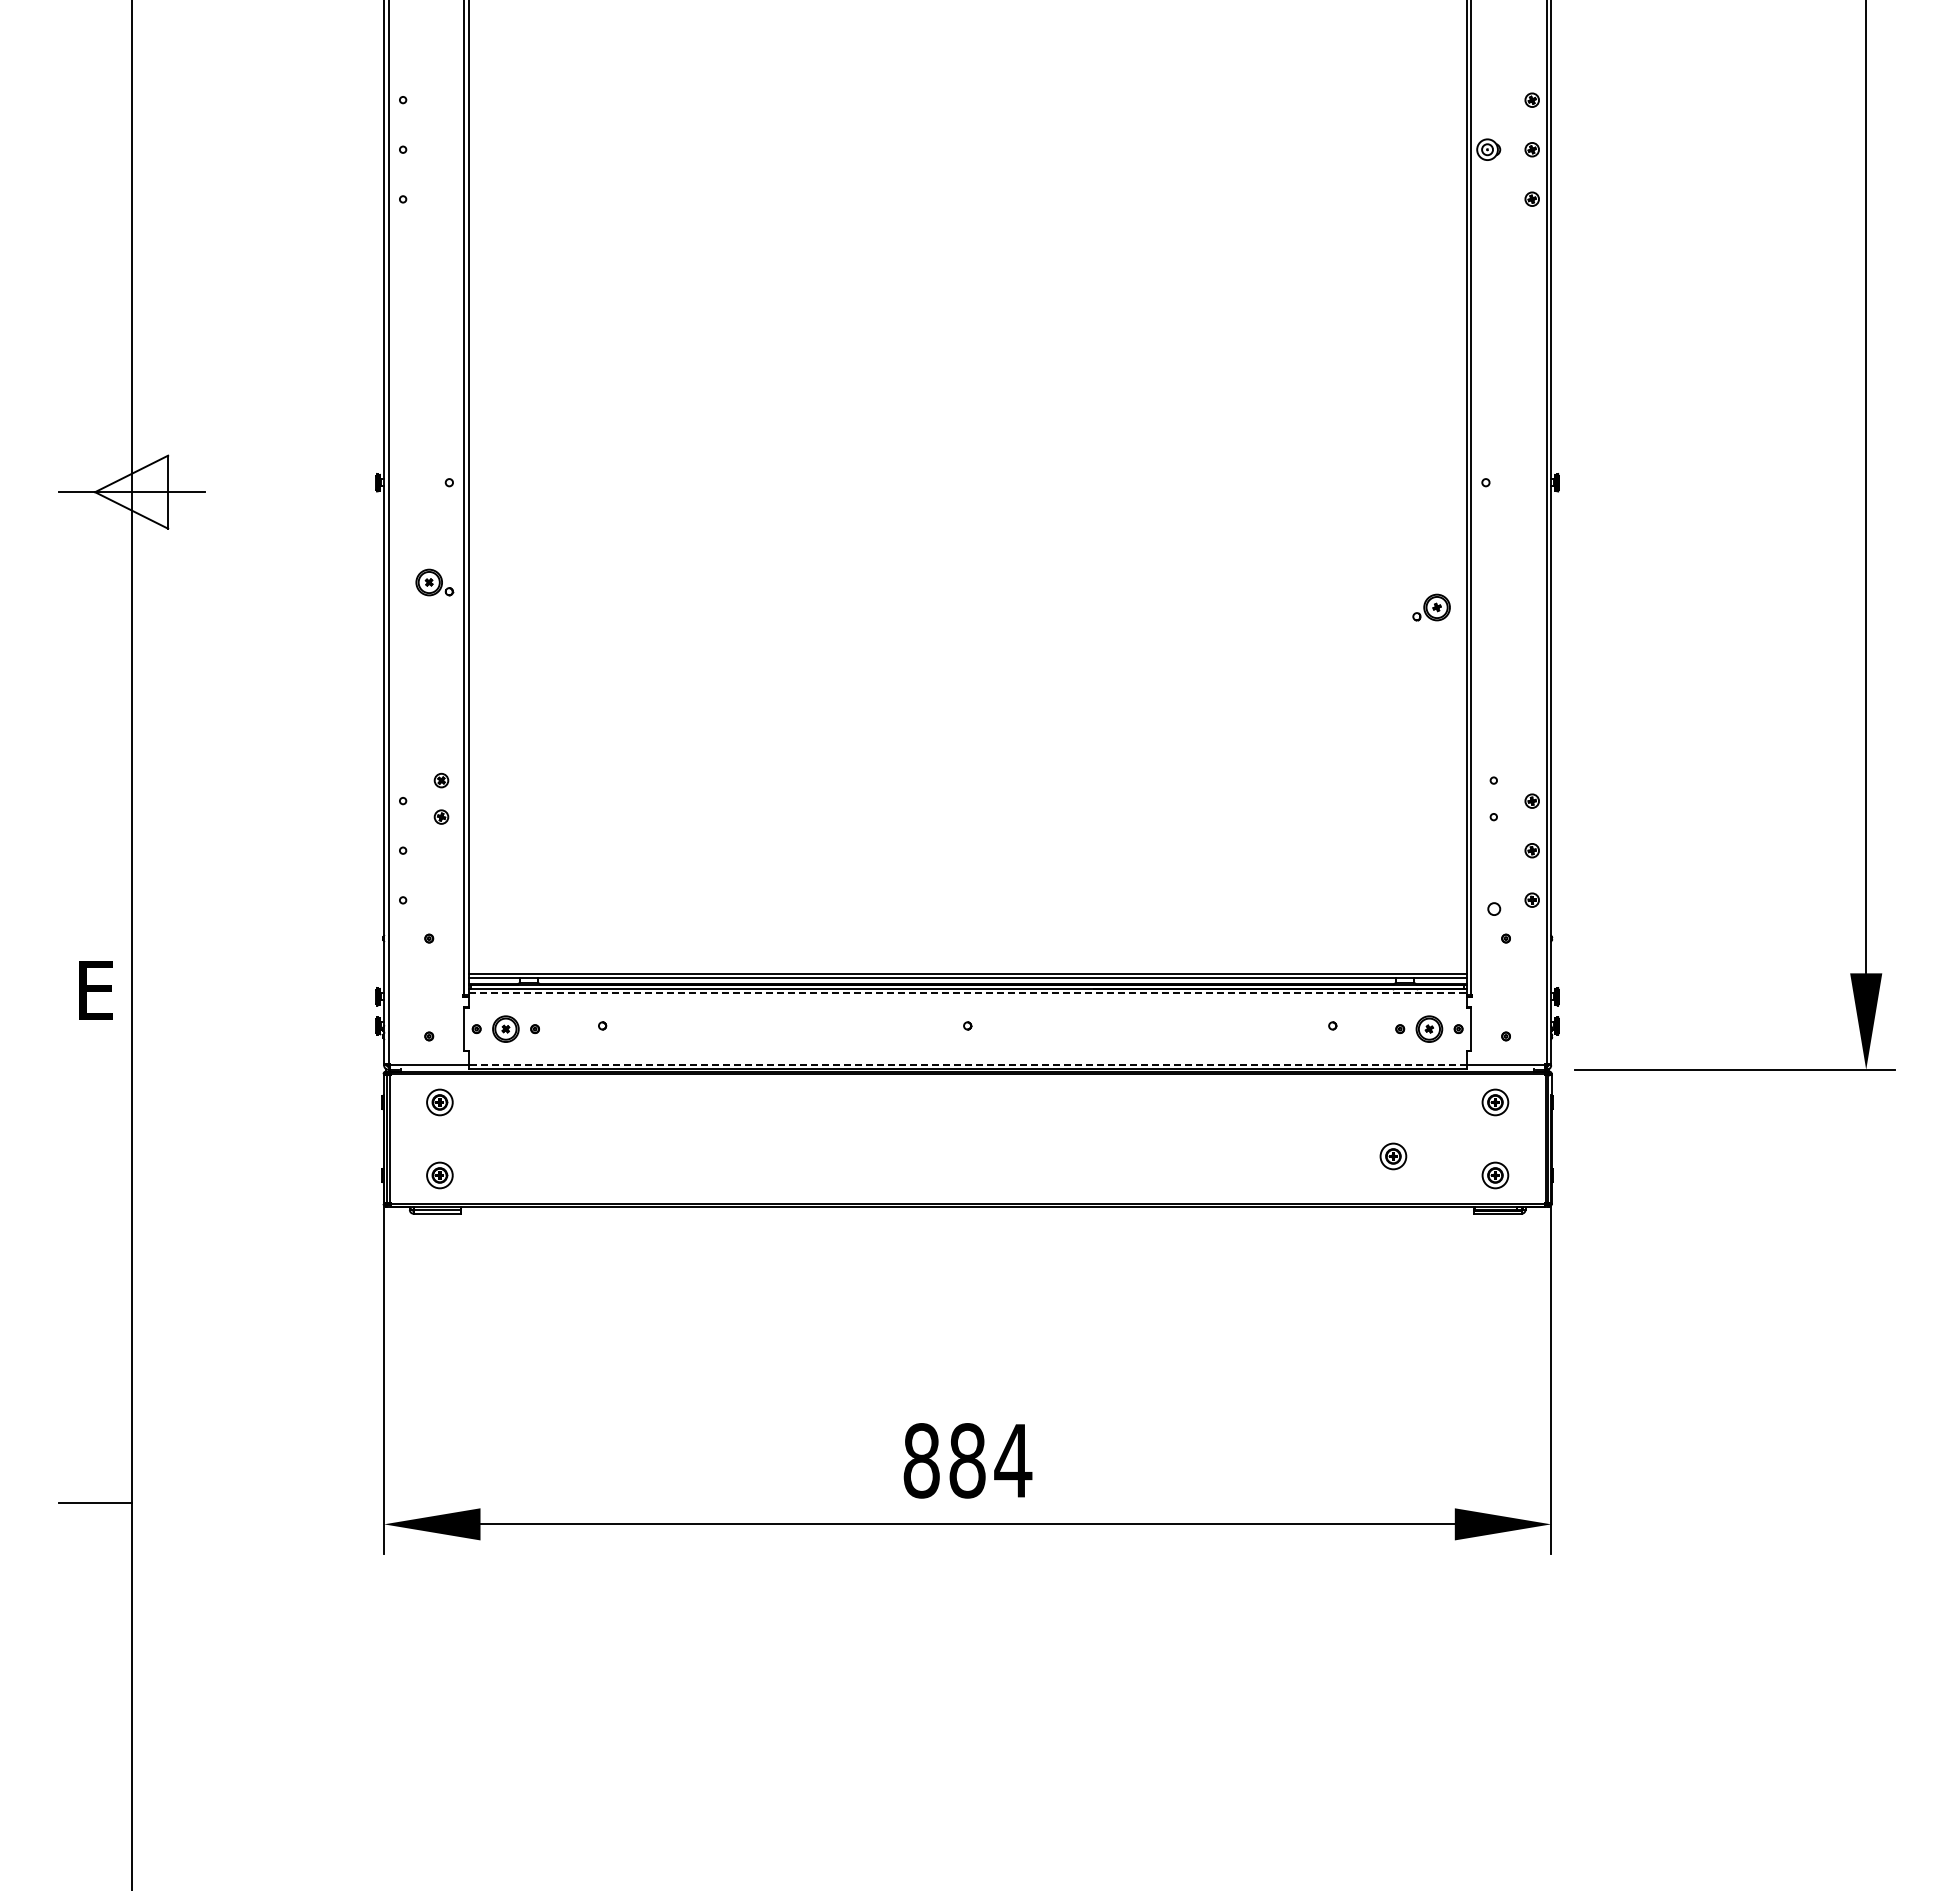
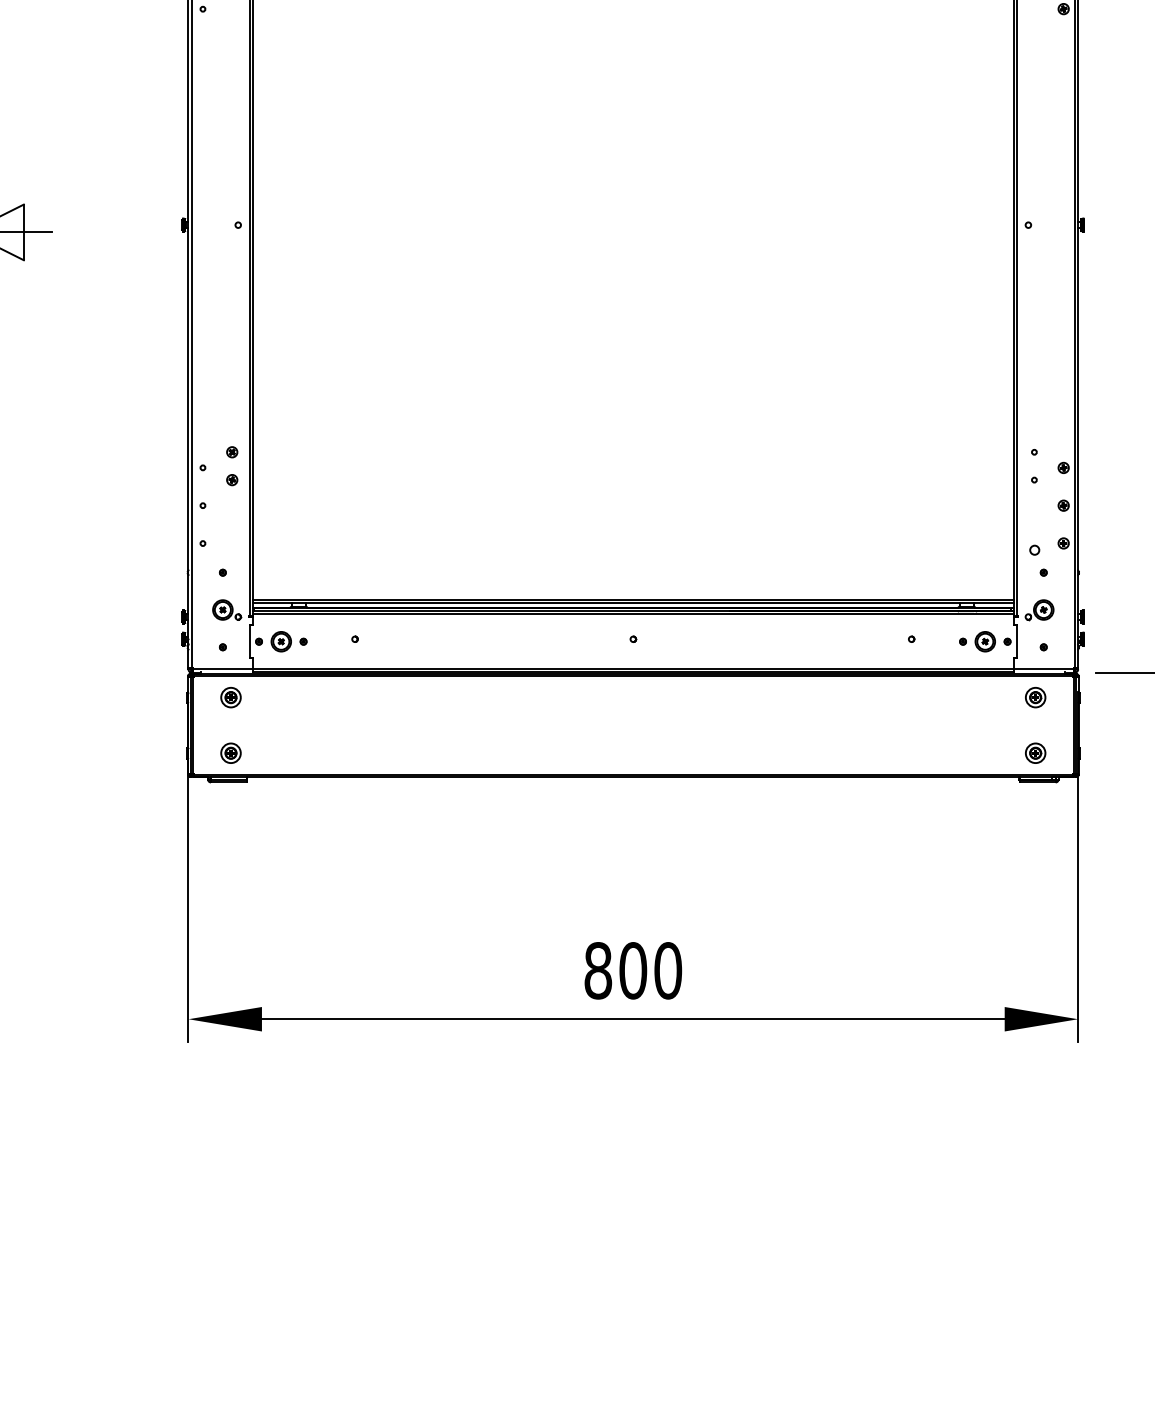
part: (434, 582) -> (226, 609), moved
part: (1431, 607) -> (1039, 609), moved
line: (967, 993) -> (633, 614), dashed -> solid
line: (967, 1064) -> (633, 668), dashed -> solid
part: (1393, 1156) -> (957, 738), removed
text: (990, 1460) -> (650, 970), 884 -> 800

